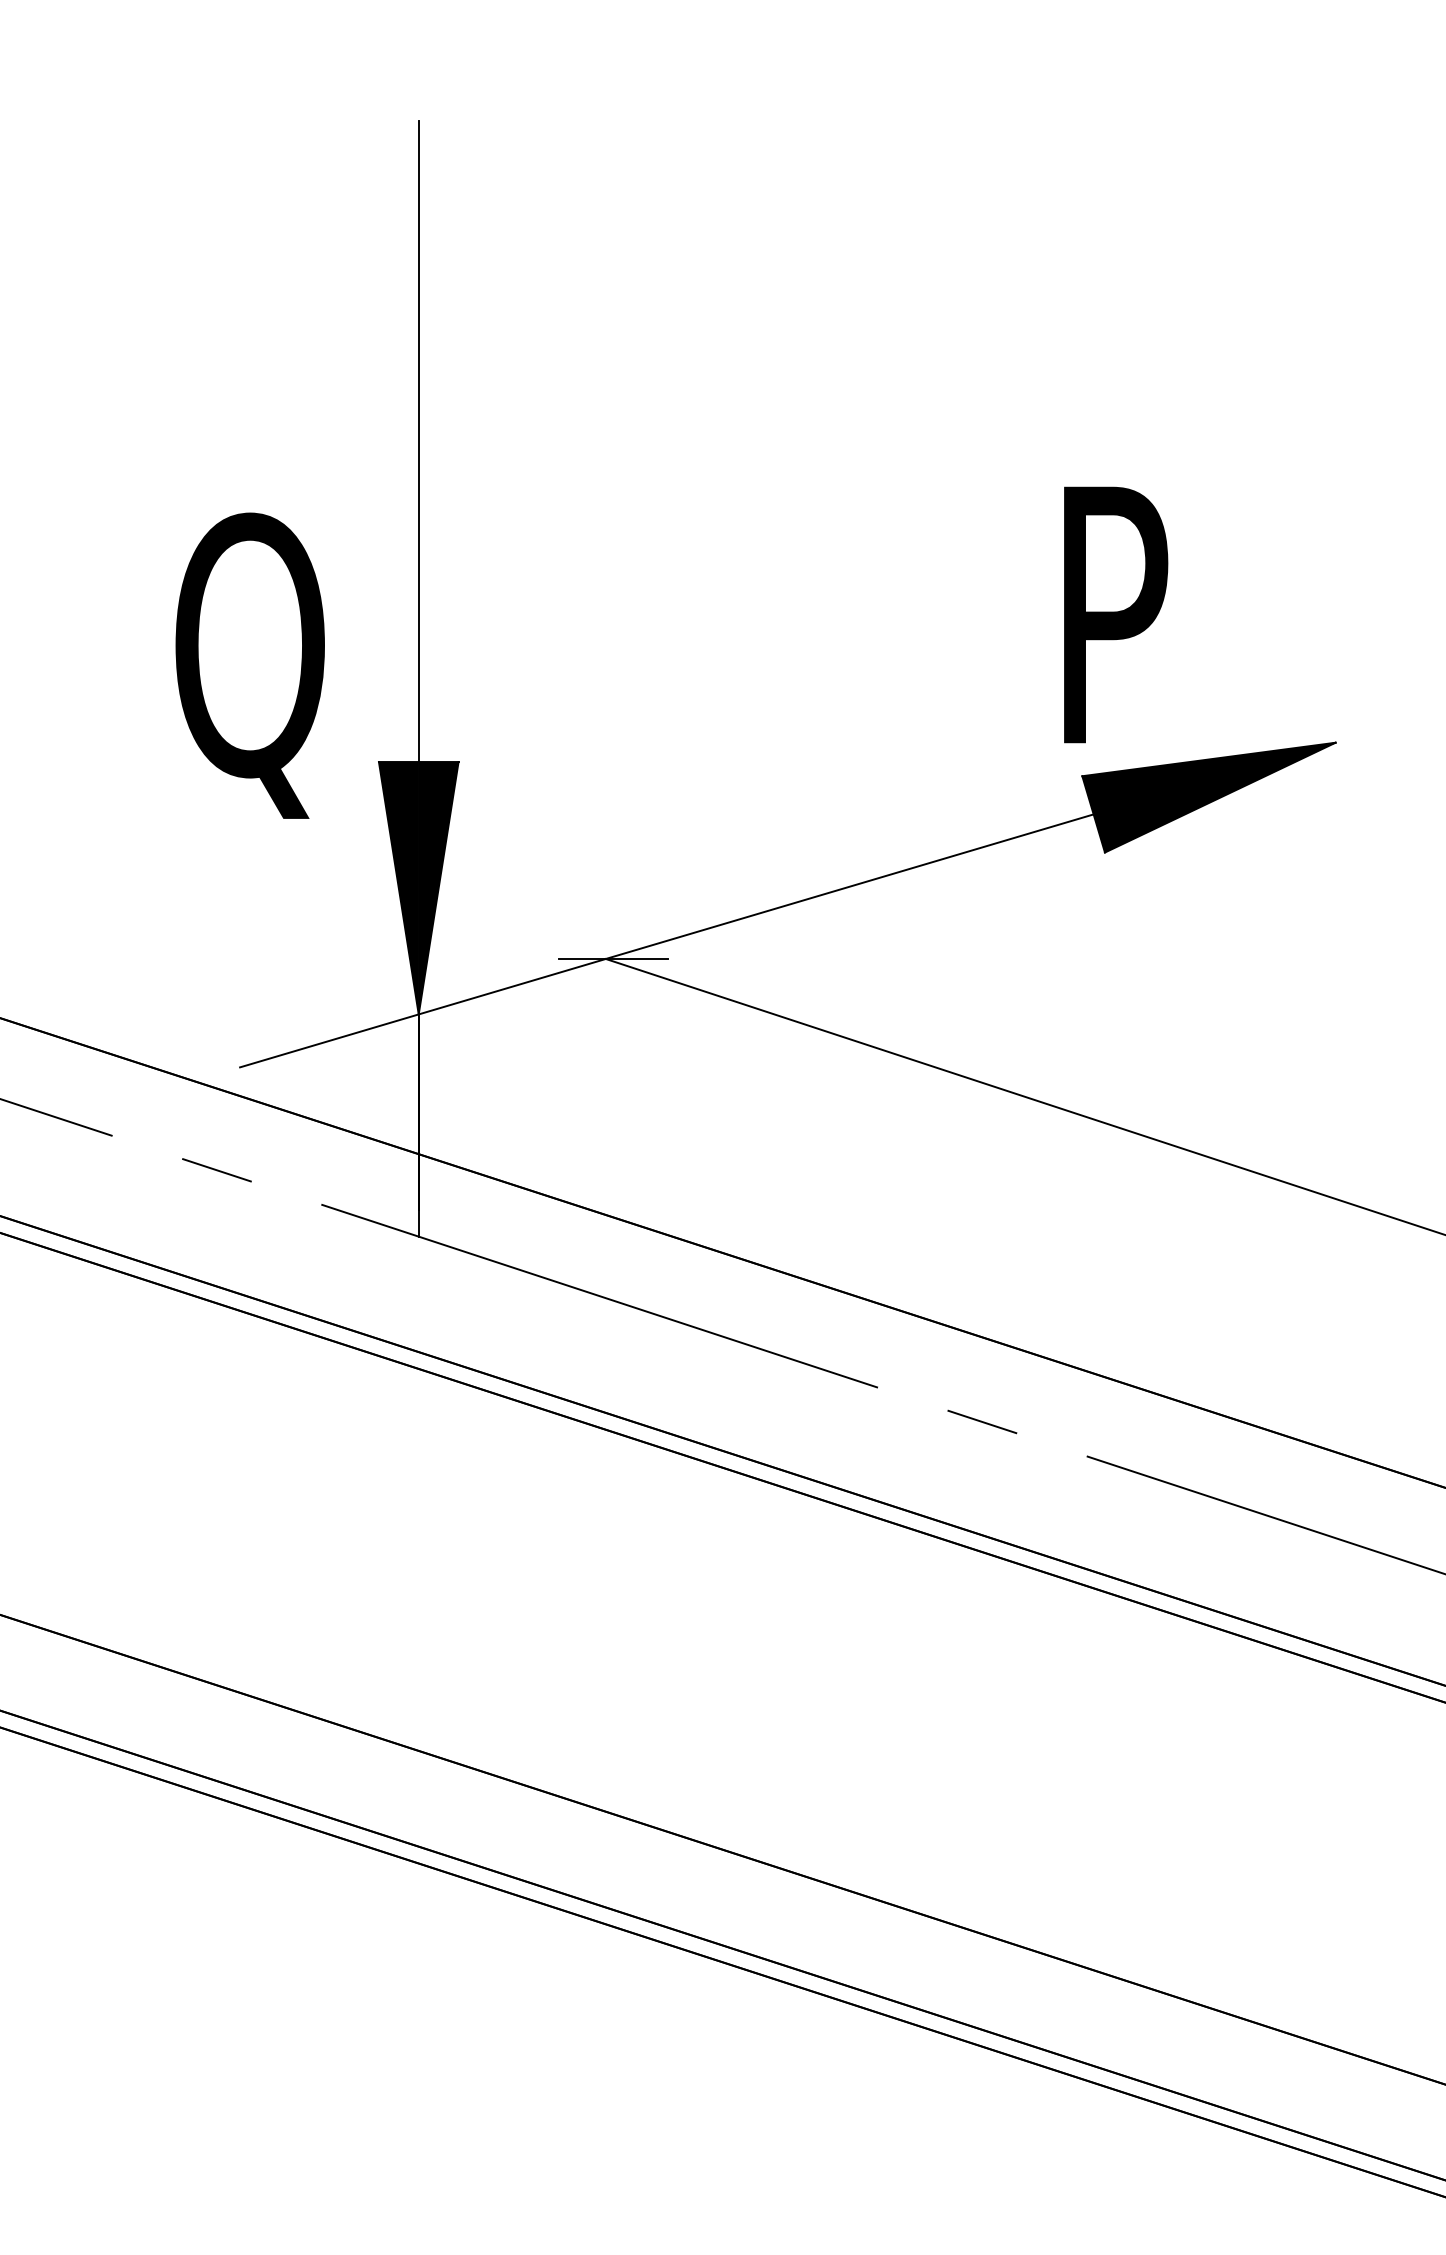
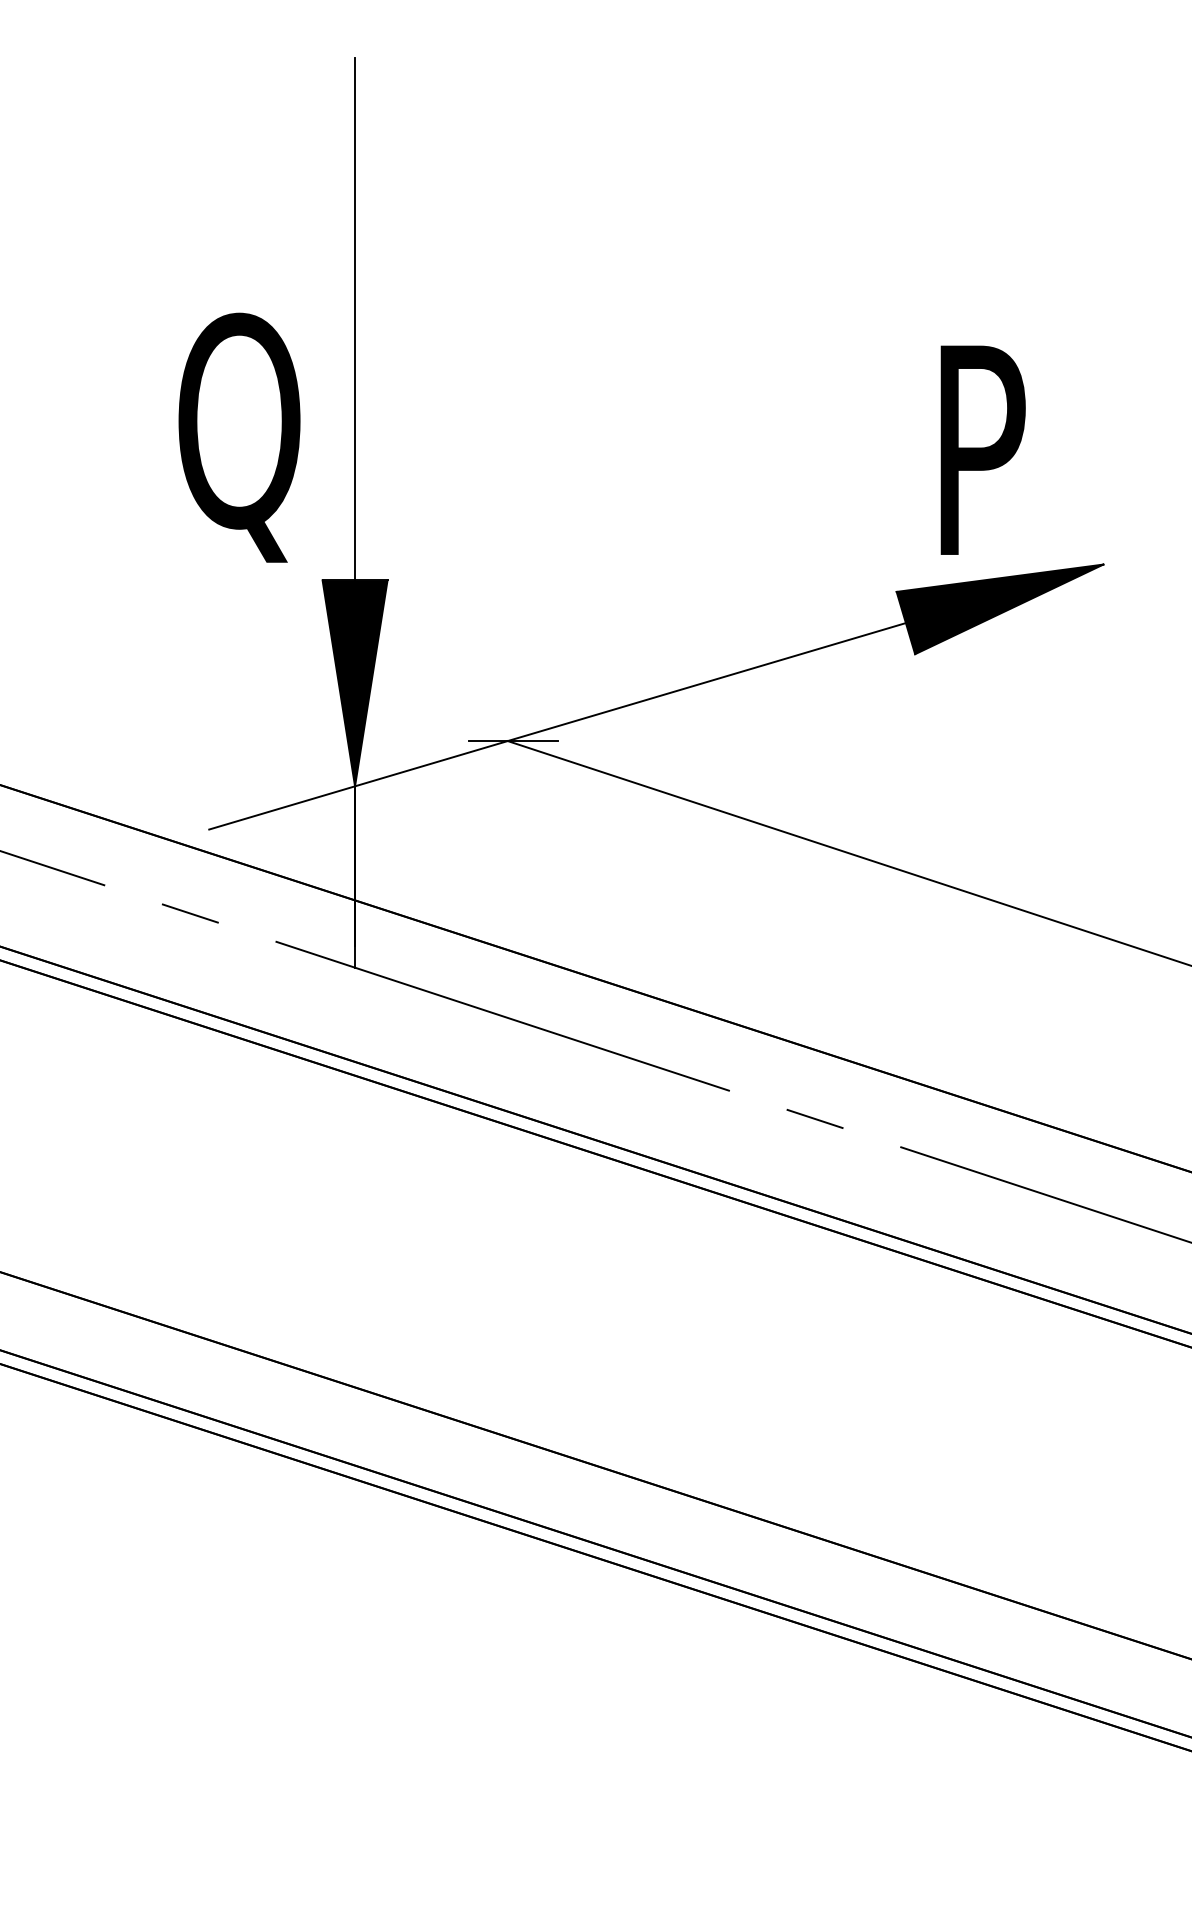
text: (1115, 613) -> (982, 449), moved
text: (250, 665) -> (239, 437), moved

